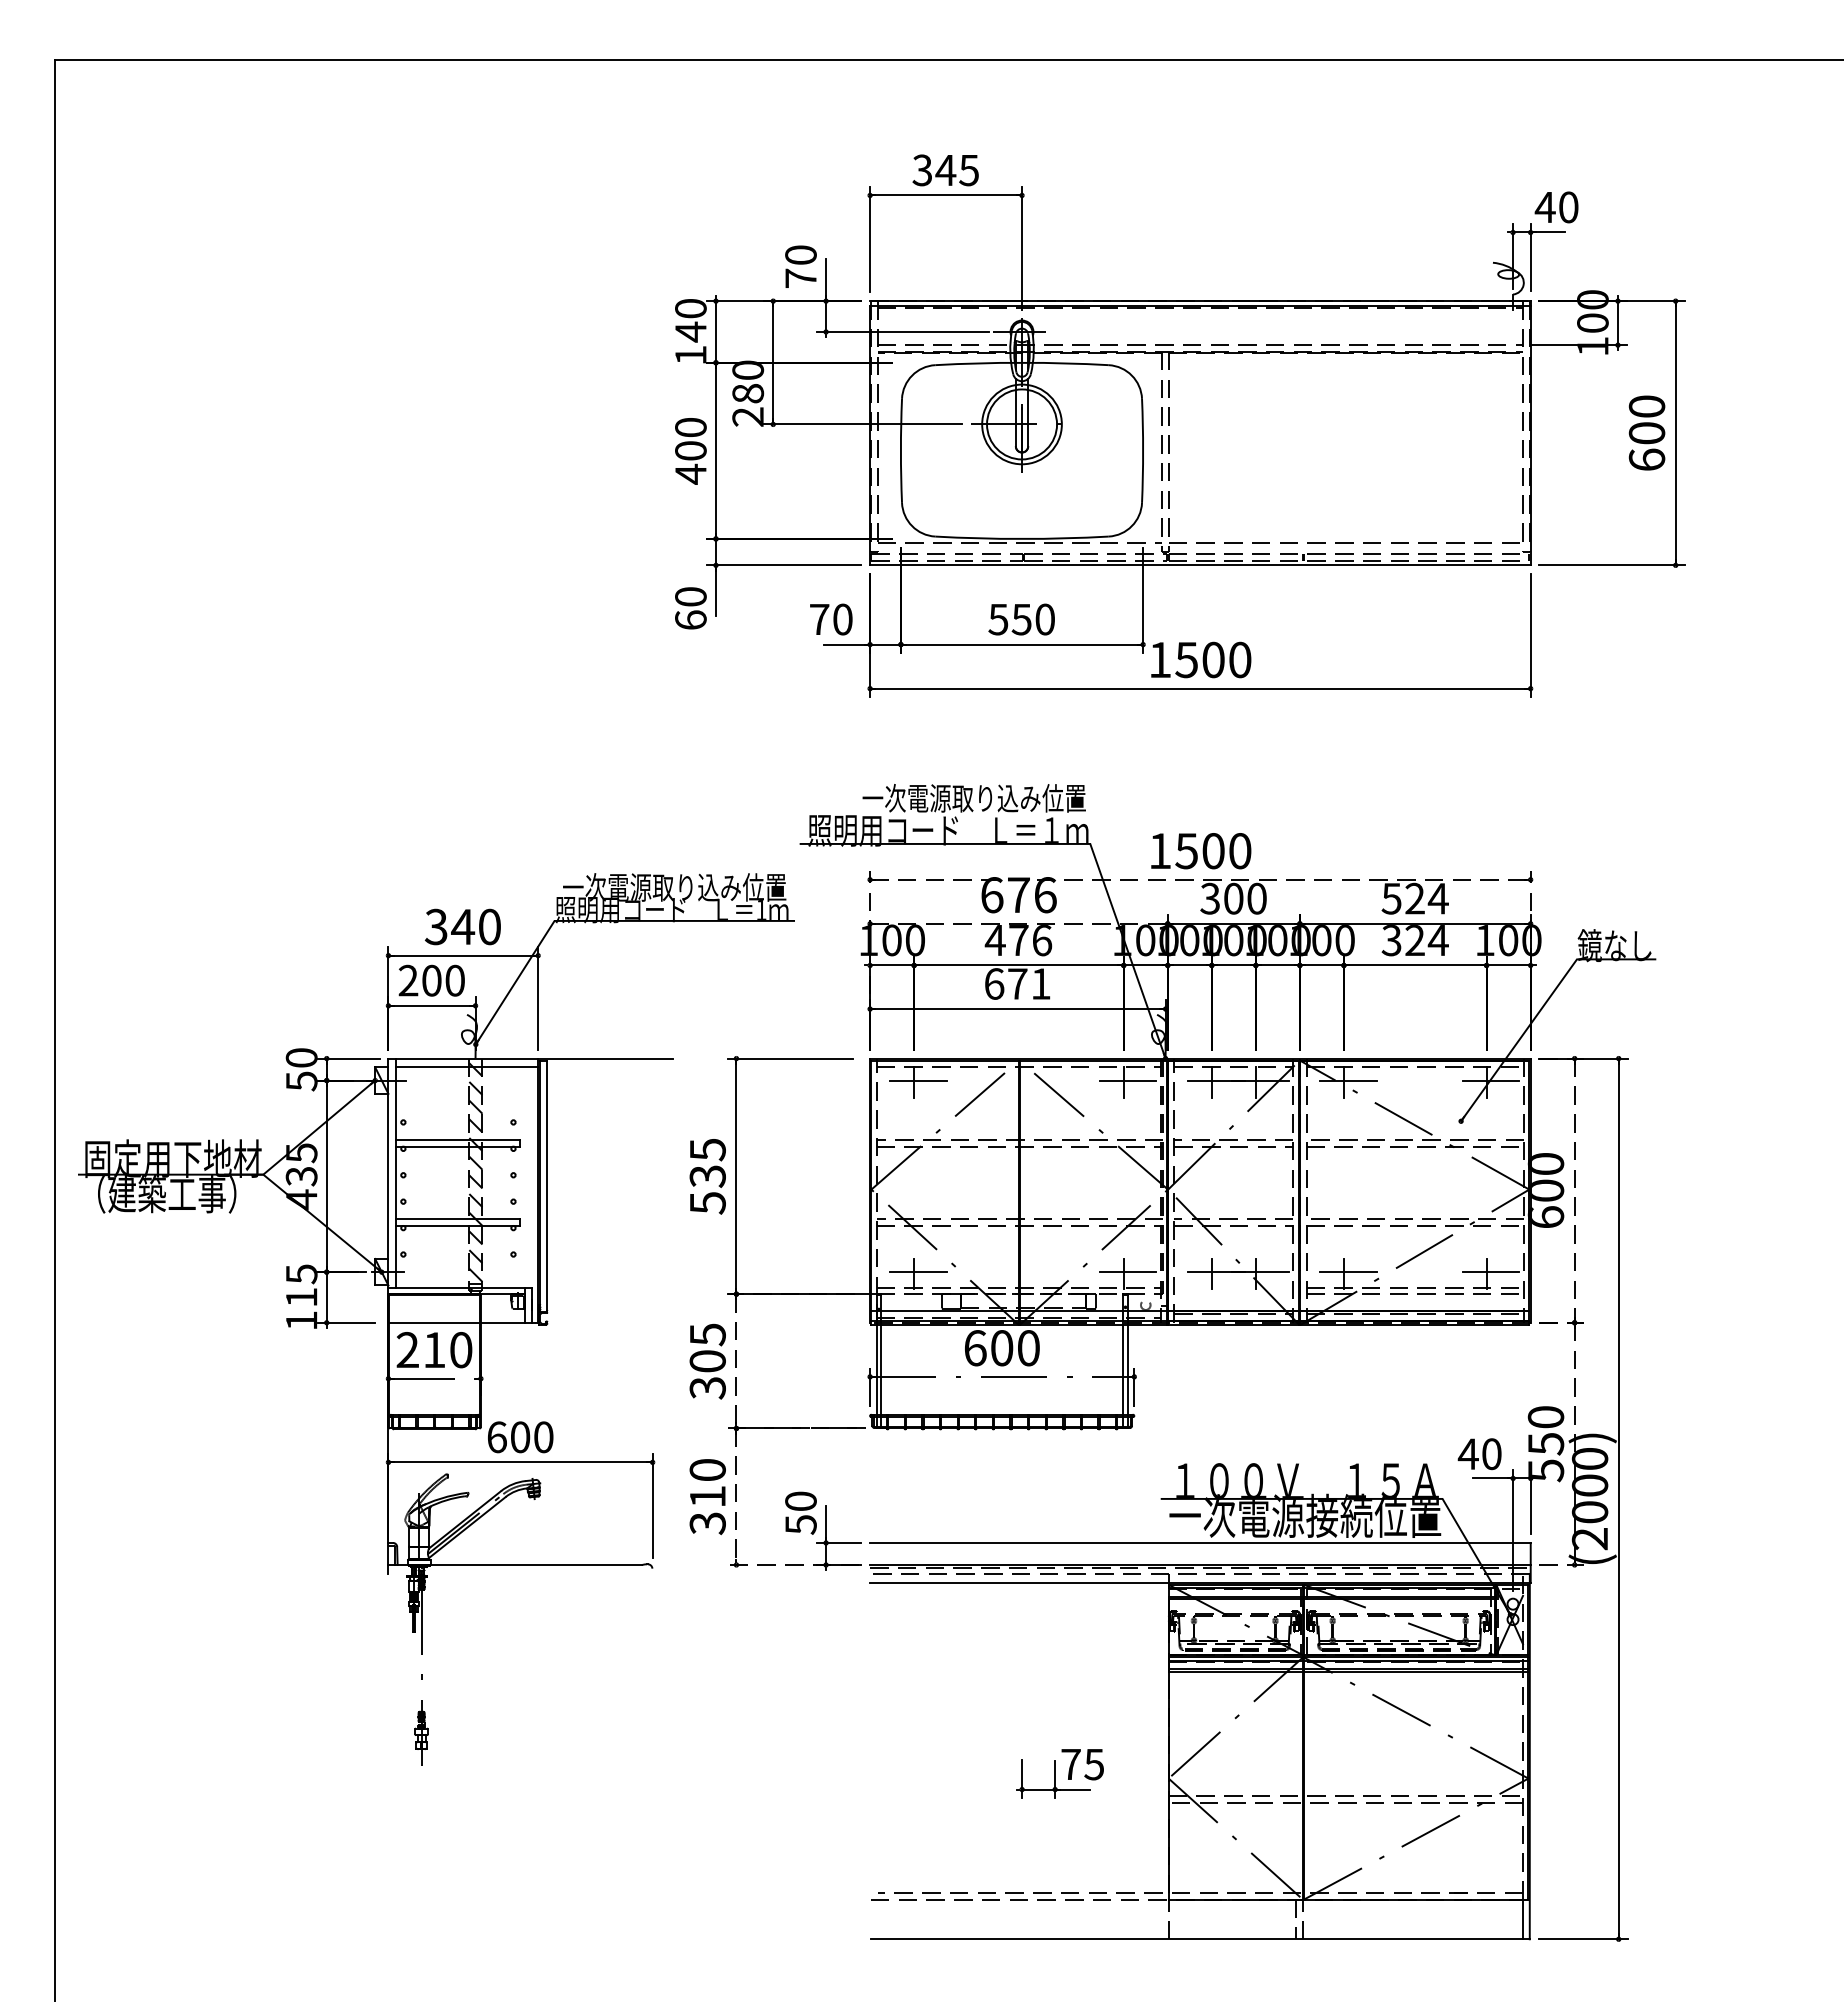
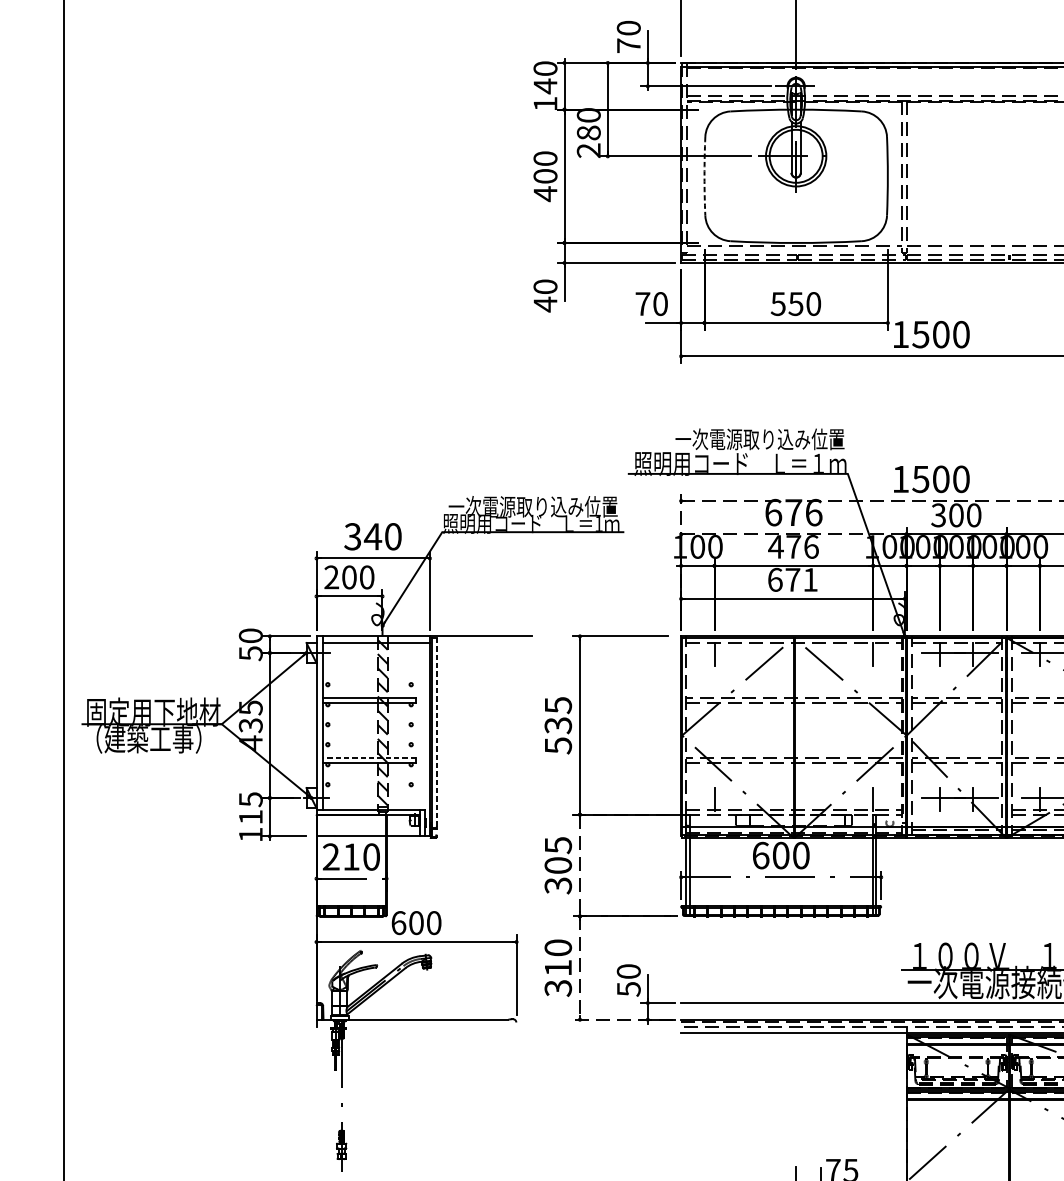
arc: (900, 450) -> (704, 176), solid -> dashed
text: (690, 619) -> (545, 303), 60 -> 40
line: (918, 1080) -> (717, 652), removed
line: (1128, 1080) -> (876, 652), removed
line: (546, 1186) -> (436, 733), solid -> dashed
line: (458, 1219) -> (369, 758), solid -> dashed
line: (918, 1272) -> (717, 798), removed
line: (1128, 1272) -> (876, 798), removed

